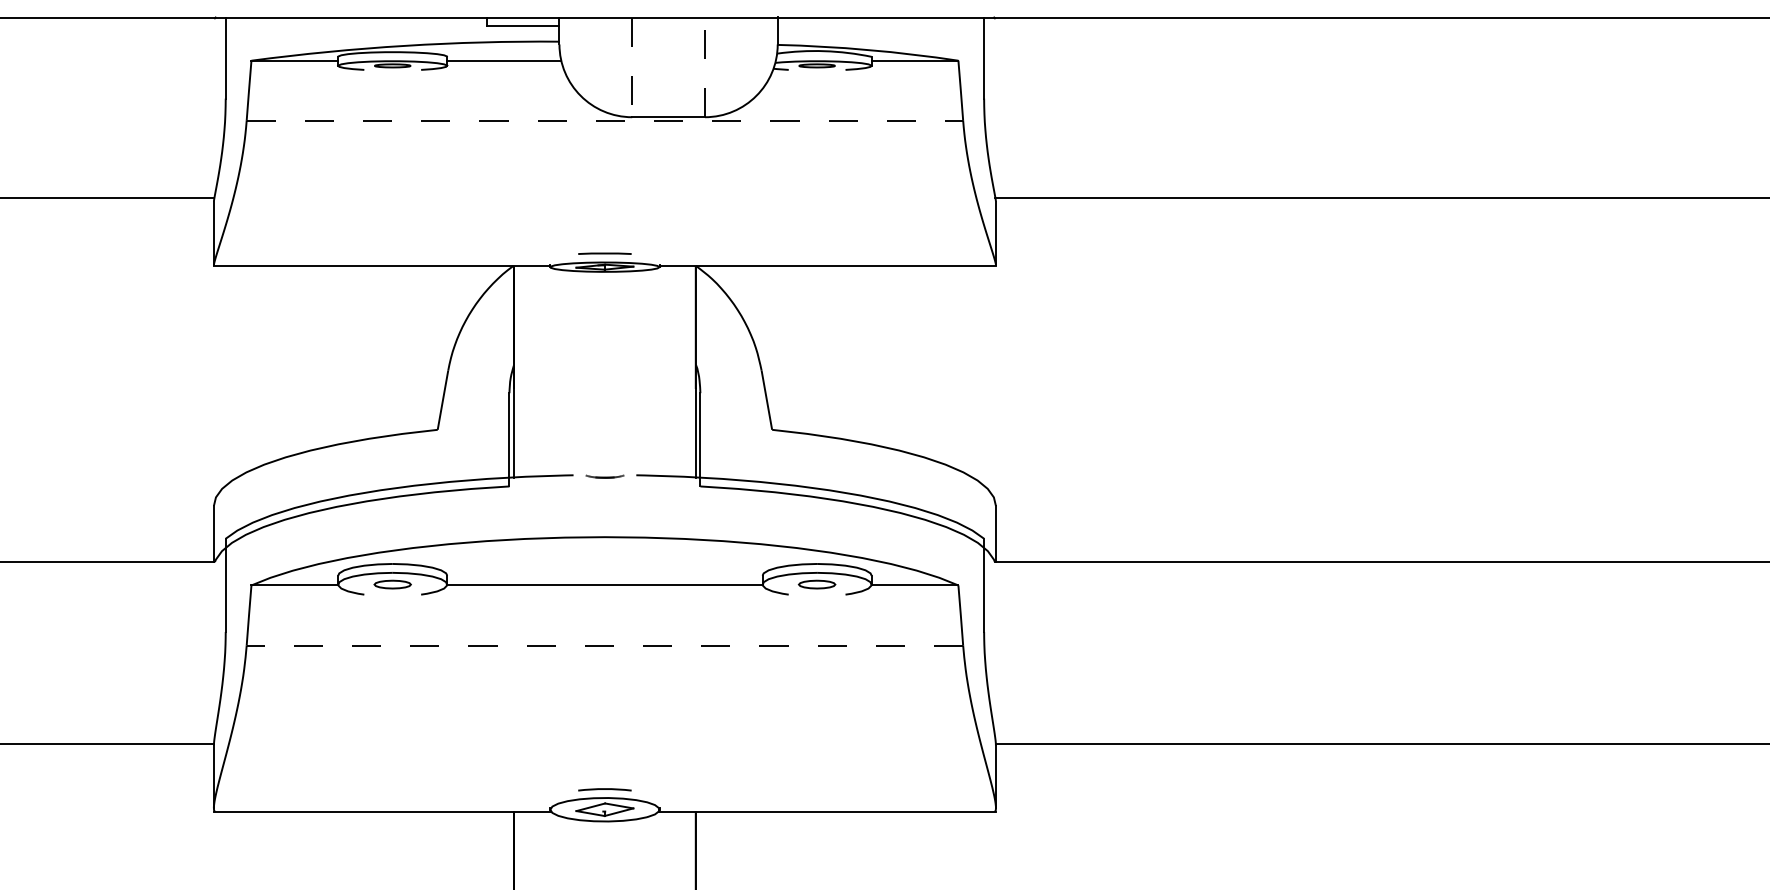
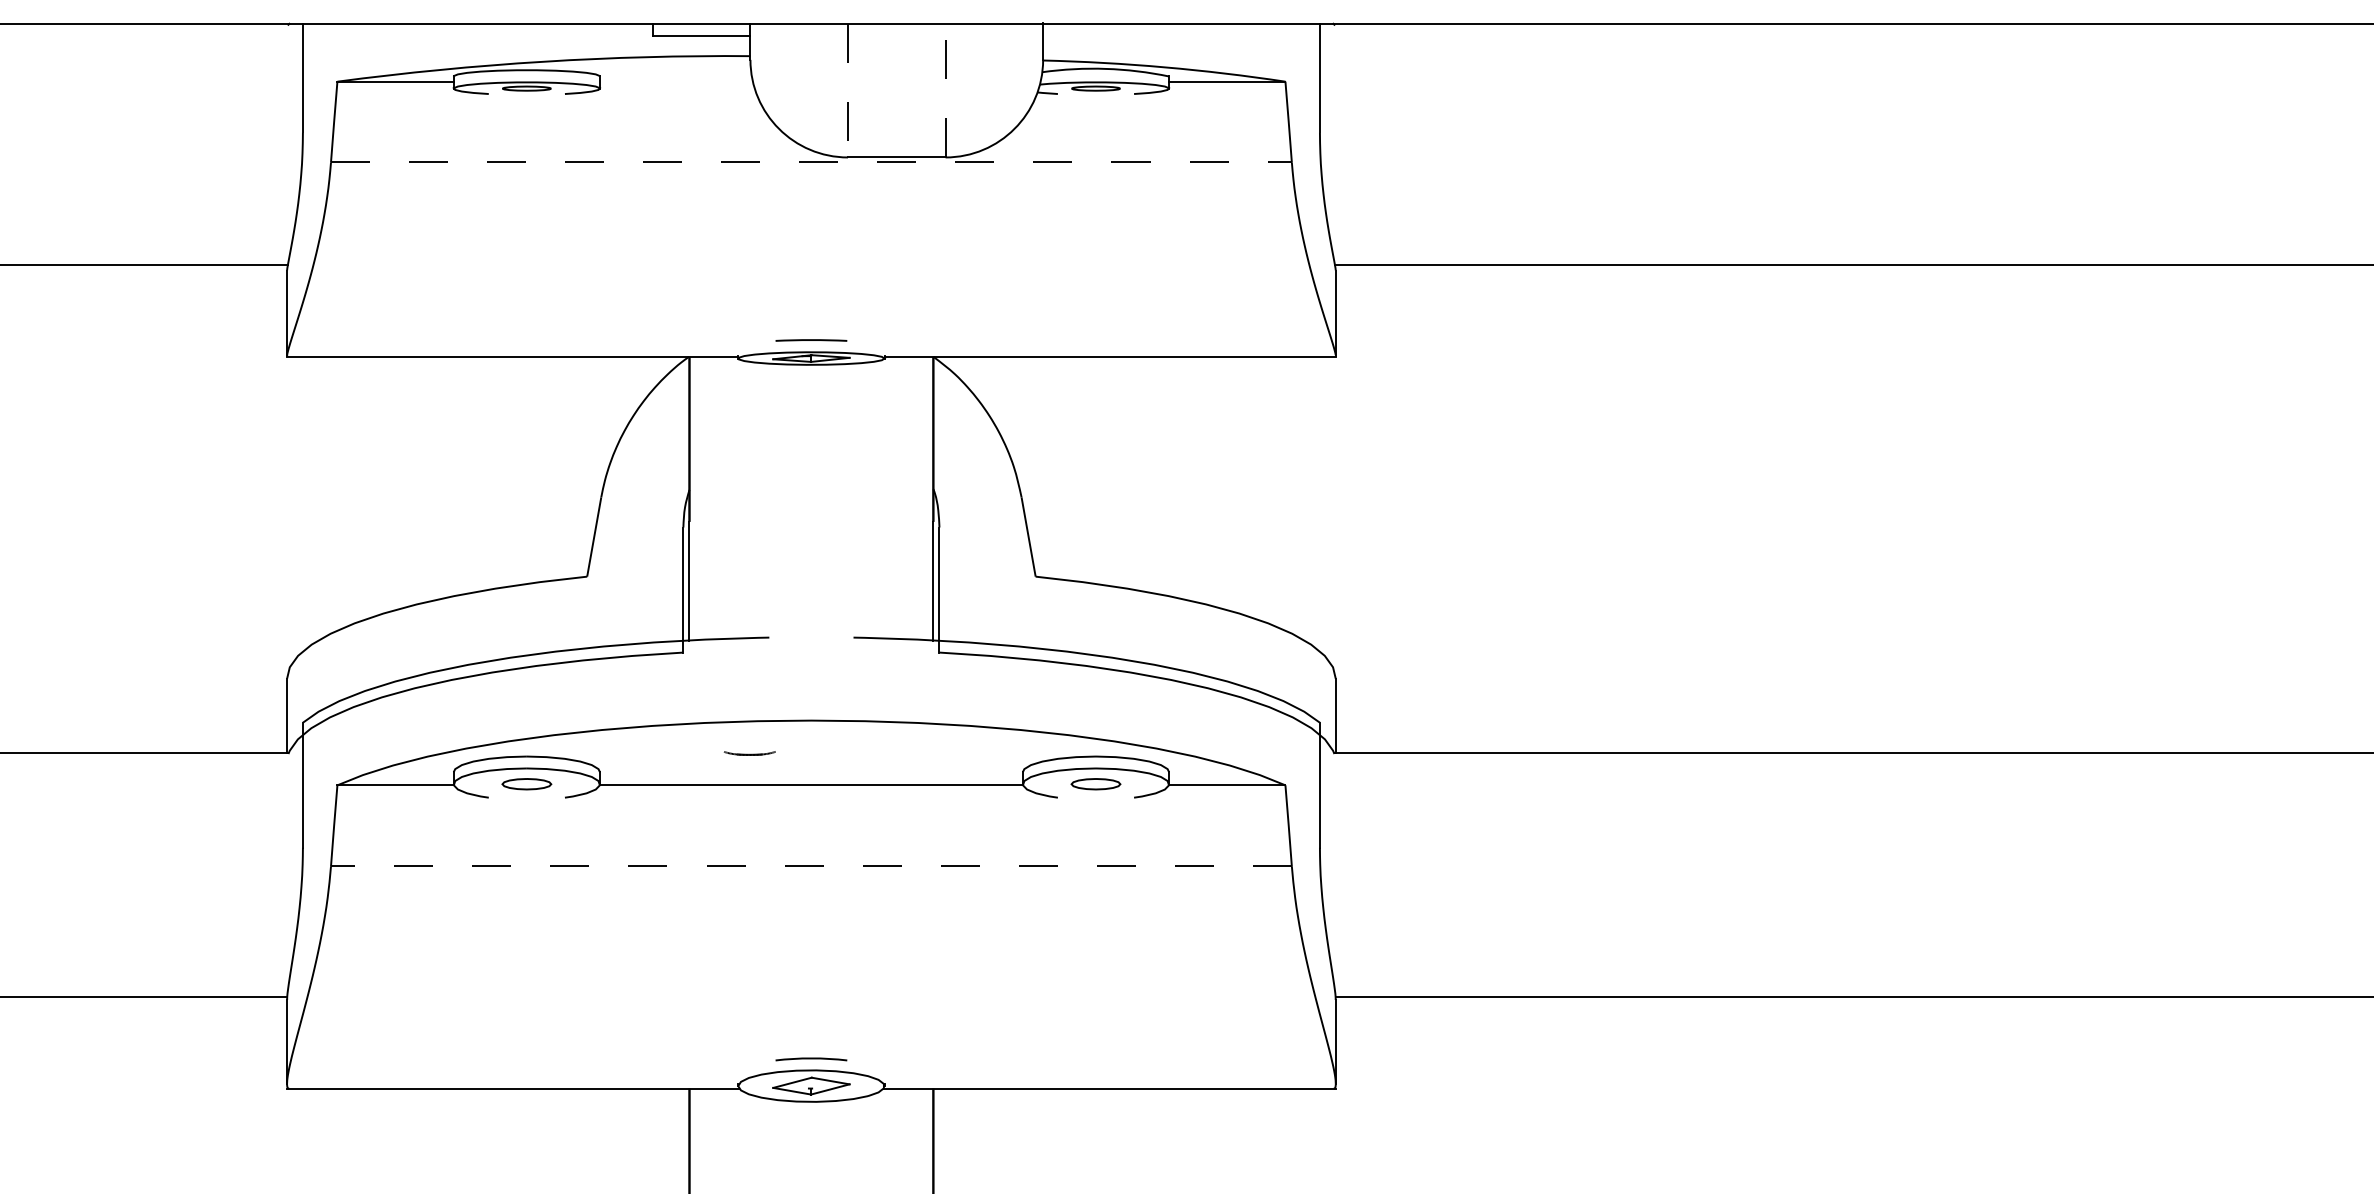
line: (504, 60) -> (676, 81), removed
part: (604, 476) -> (749, 753), moved

